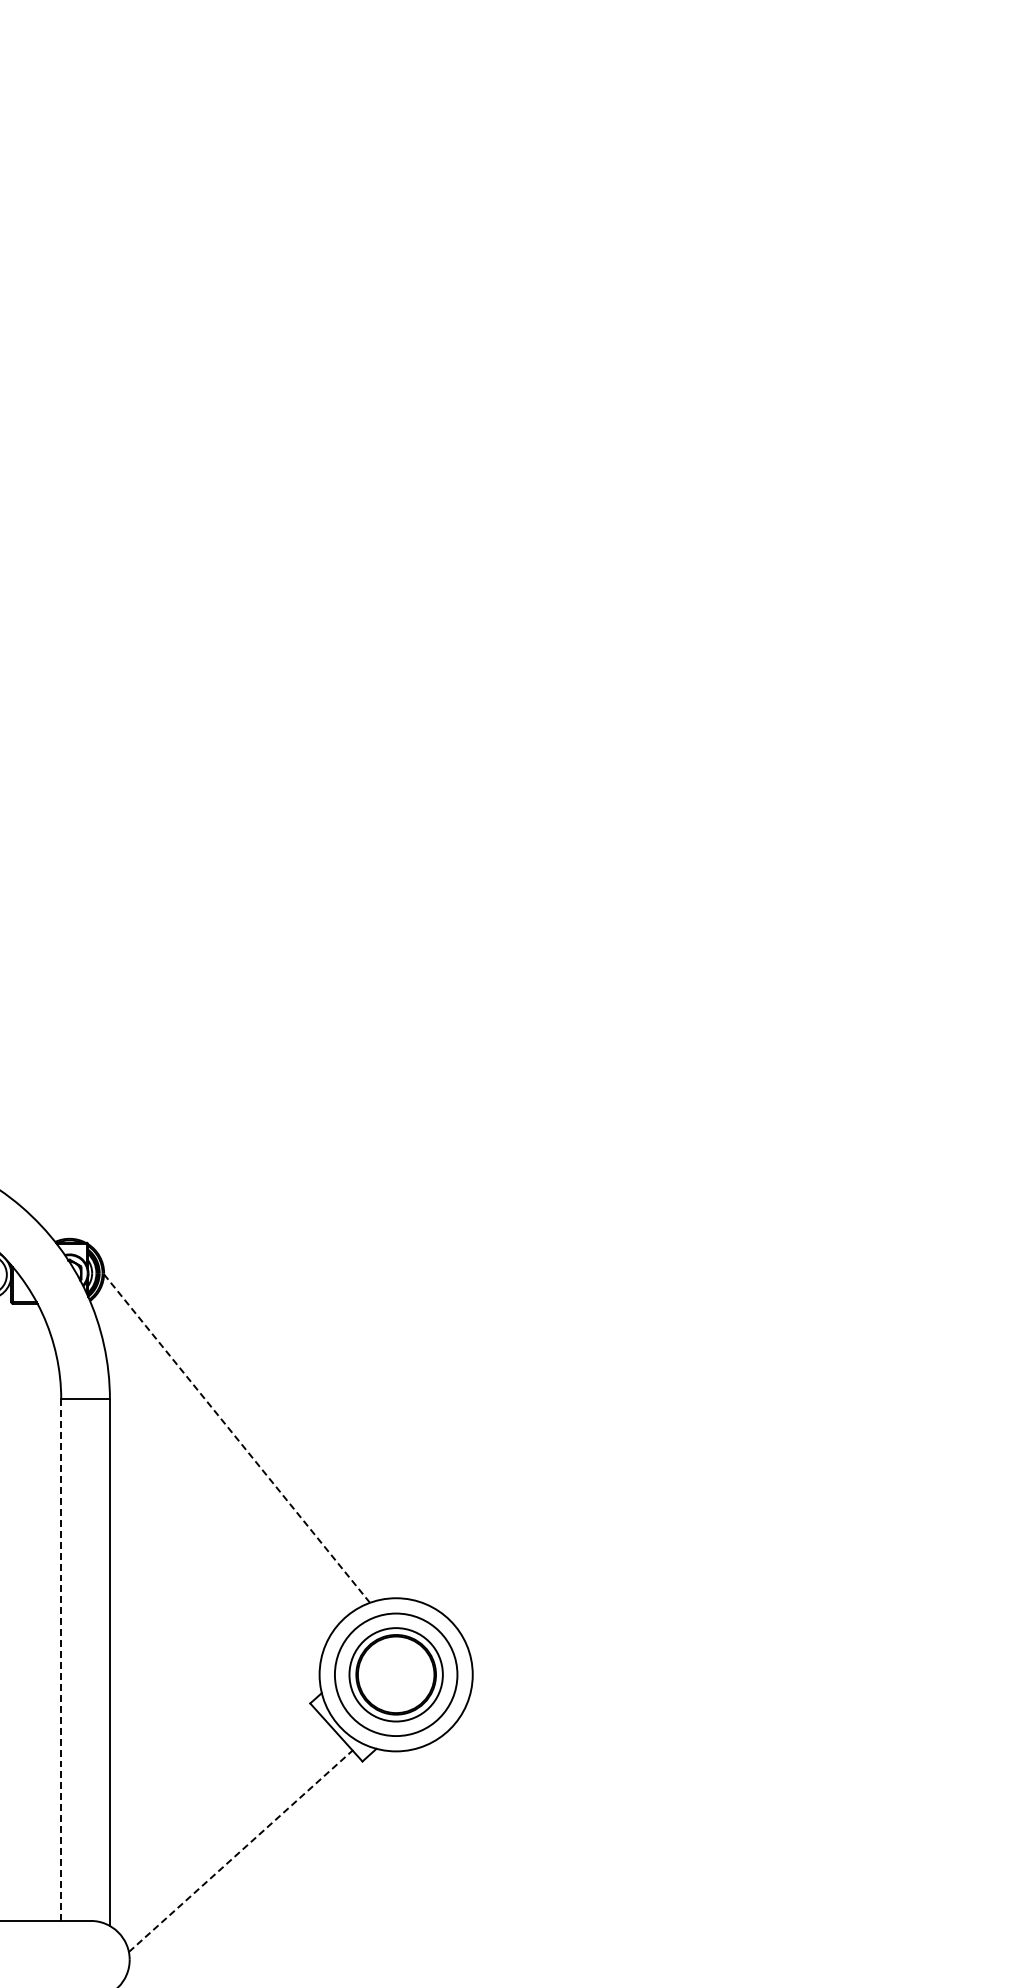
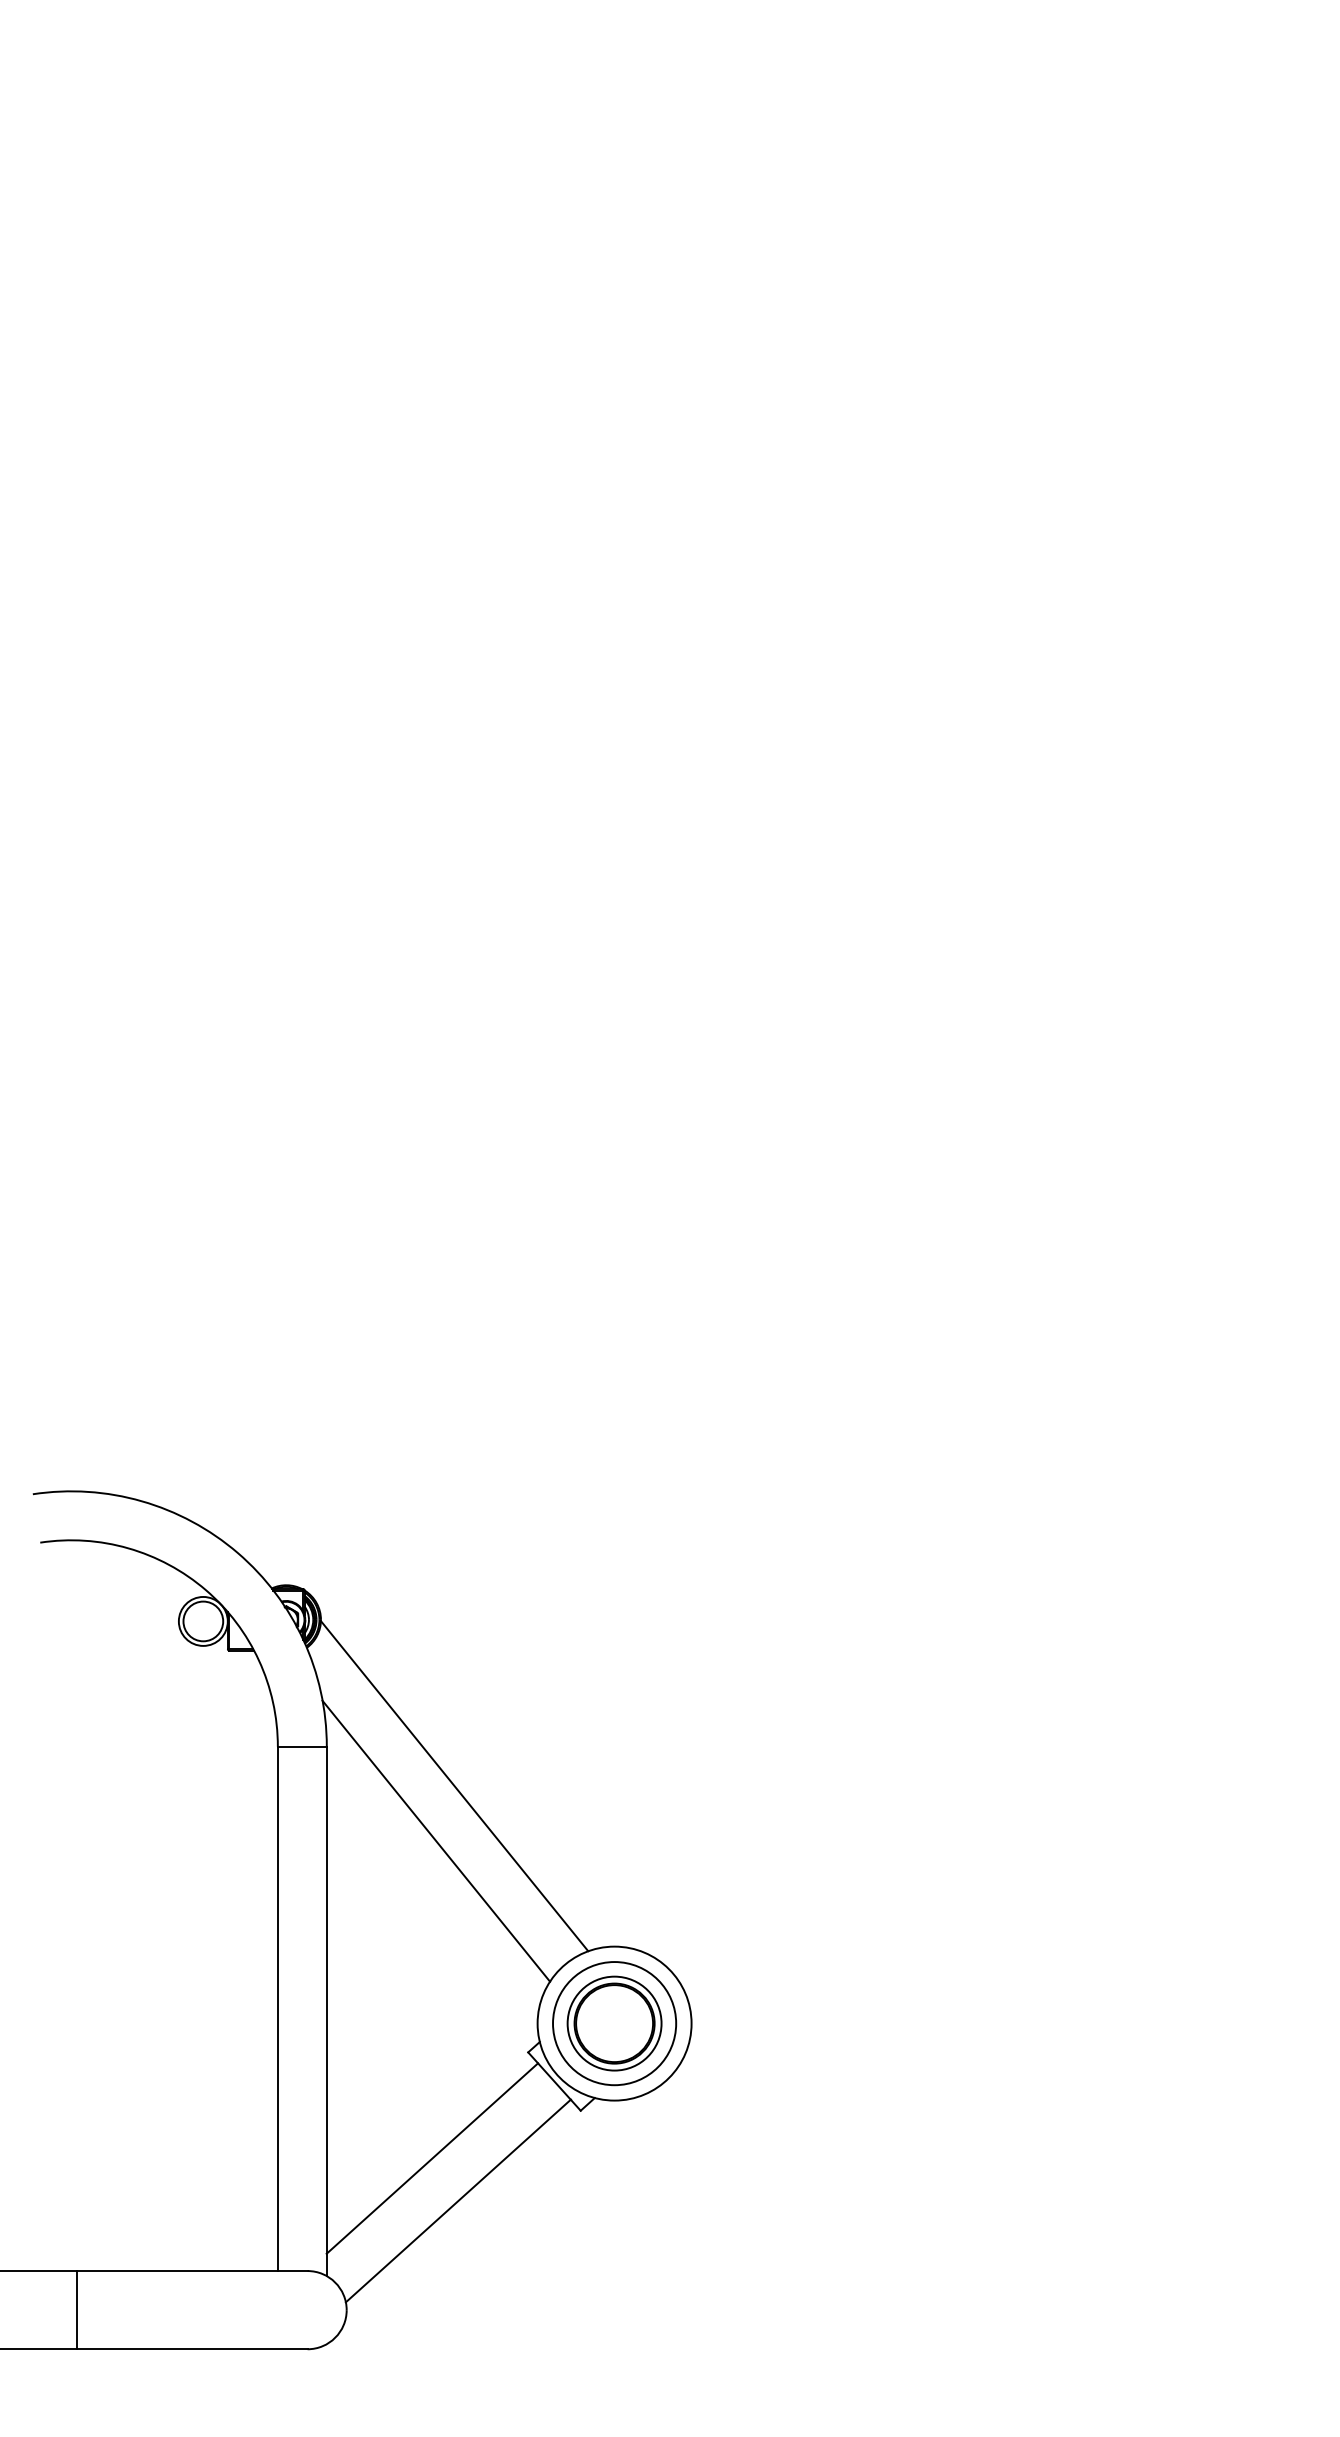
line: (236, 1437) -> (454, 1785), dashed -> solid
line: (219, 1492) -> (436, 1840), added
line: (60, 1660) -> (277, 2009), dashed -> solid
line: (215, 1808) -> (432, 2158), added
line: (240, 1850) -> (458, 2200), dashed -> solid

